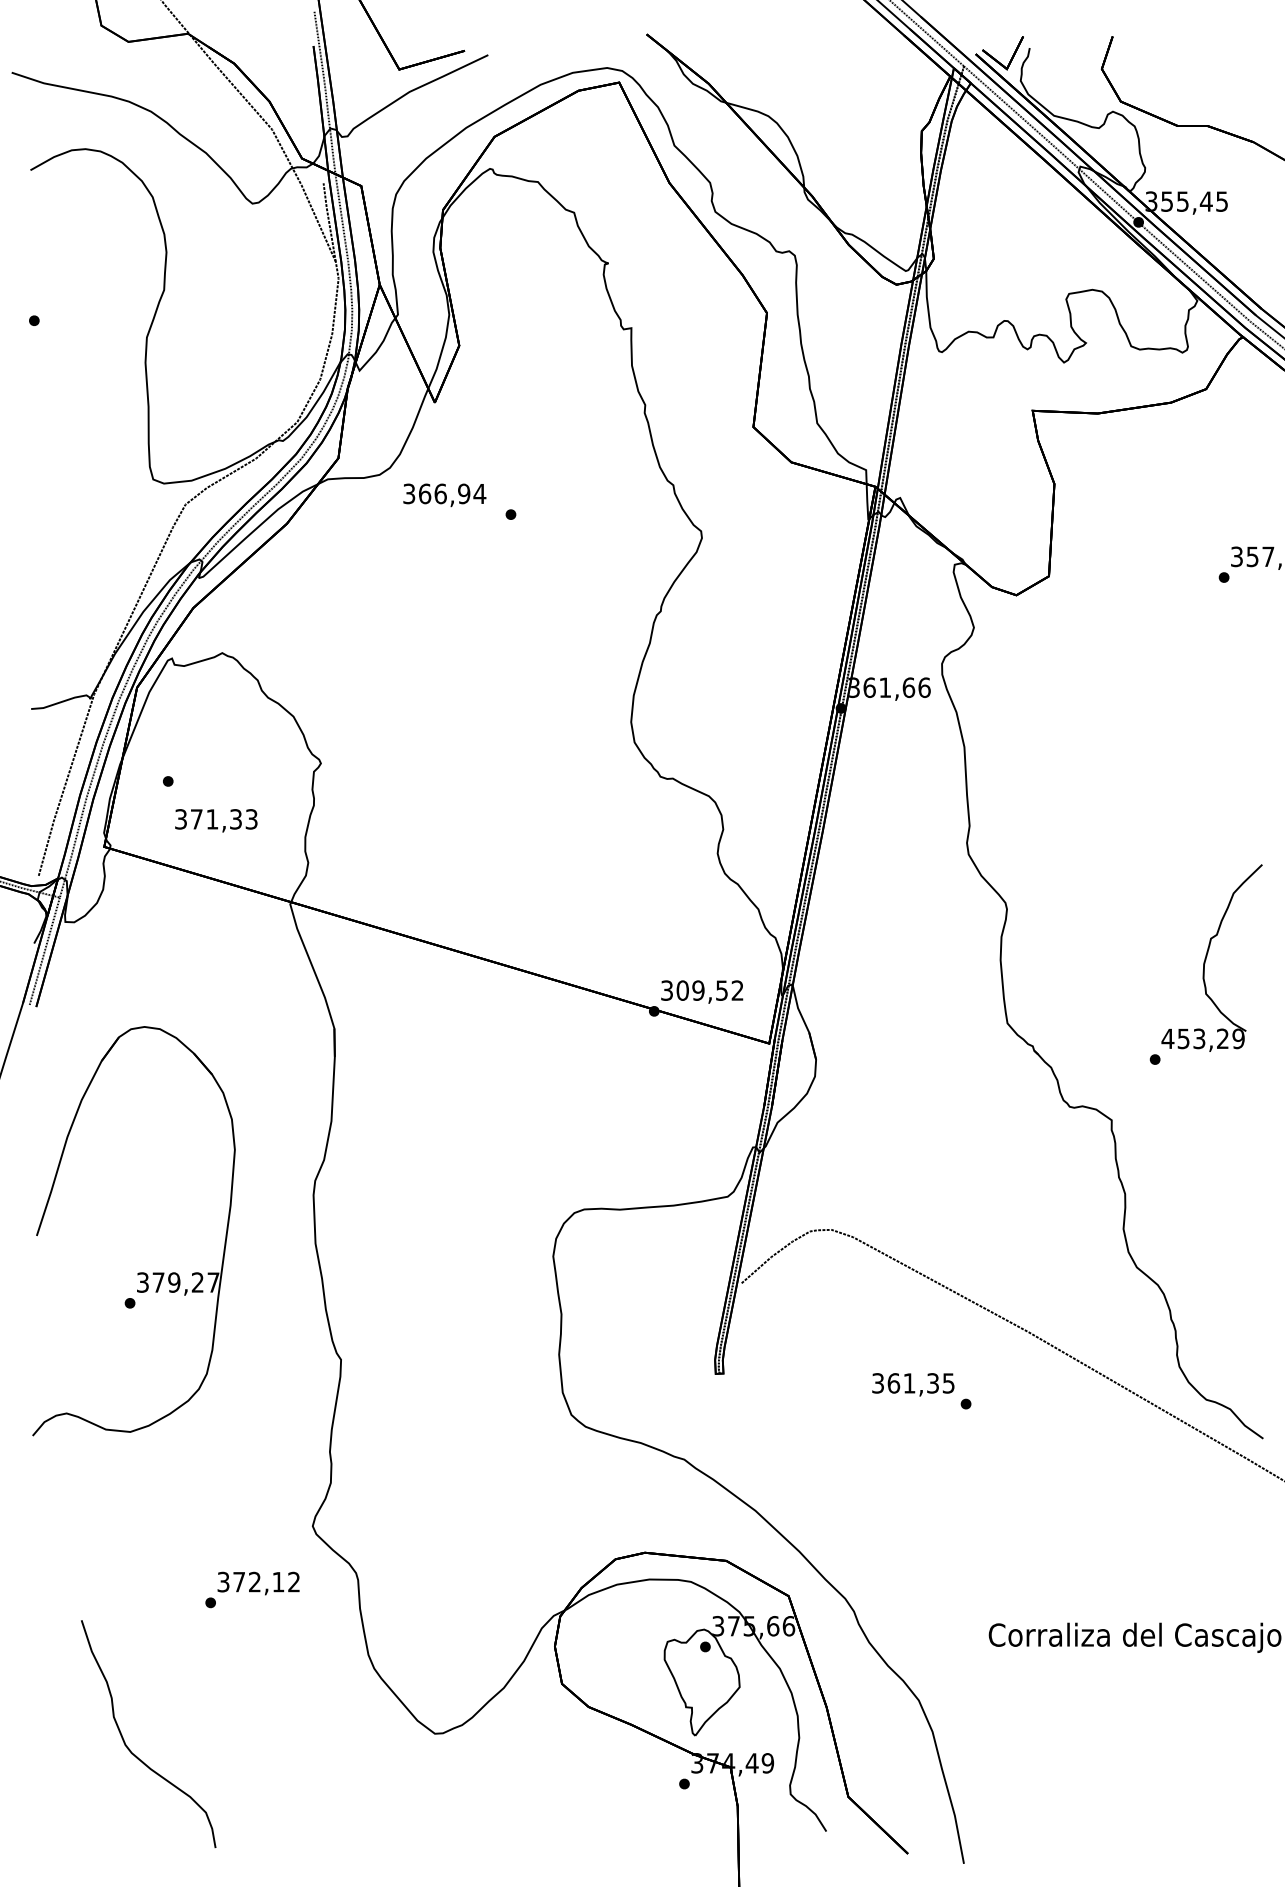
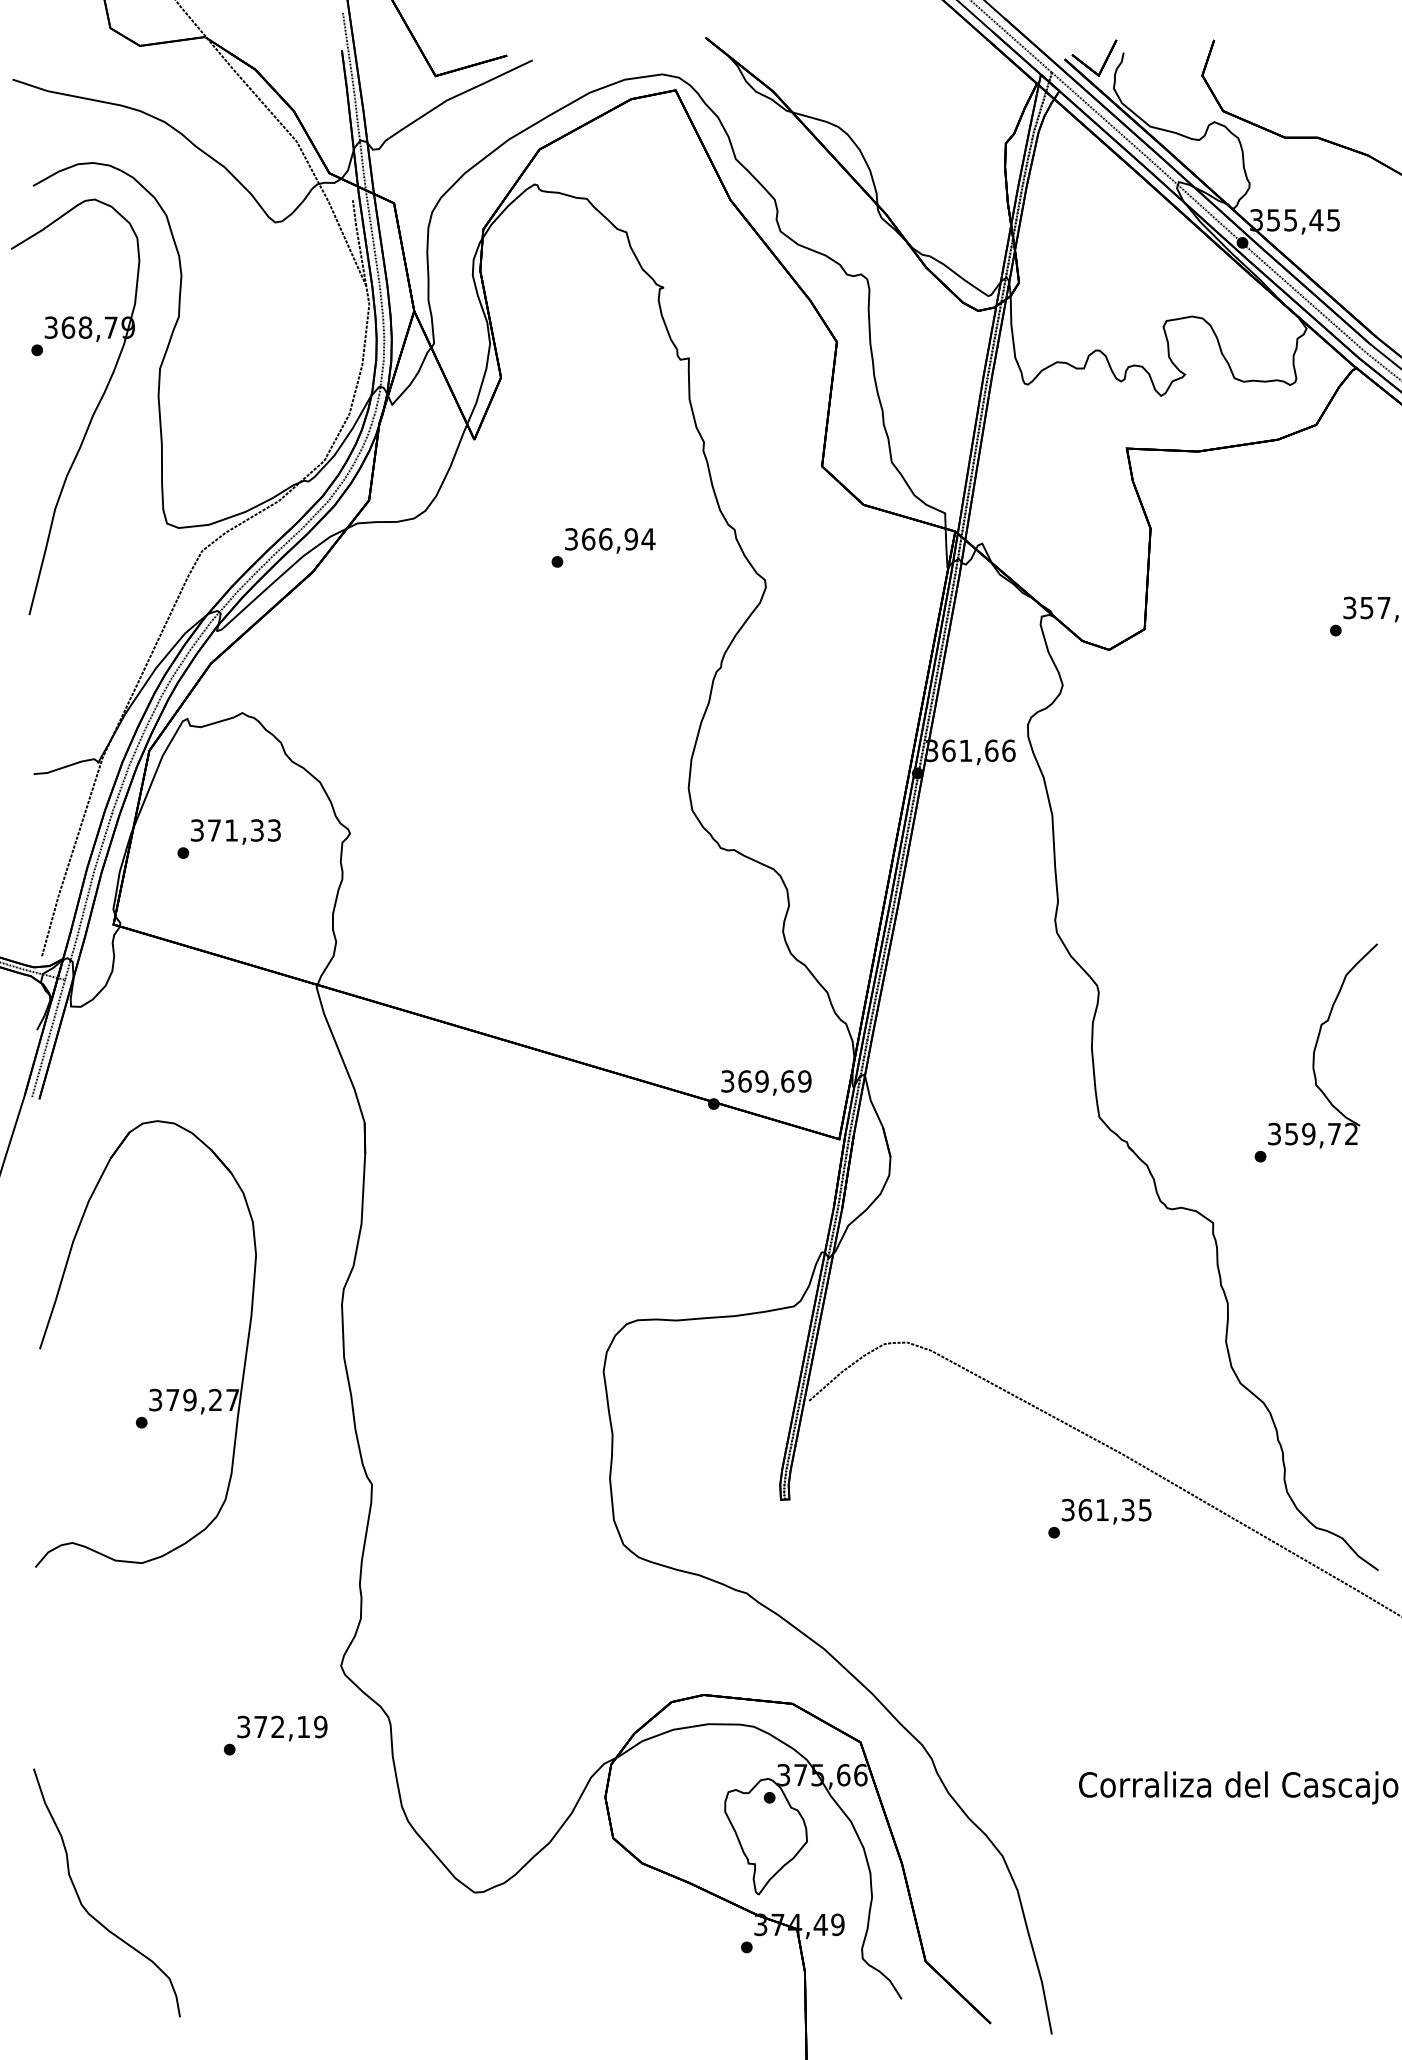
part: (84, 379) -> (92, 414), added
text: (445, 495) -> (610, 540), moved
text: (216, 820) -> (235, 831), moved
text: (709, 990) -> (774, 1081), 309,52 -> 369,69
text: (1202, 1038) -> (1312, 1133), 453,29 -> 359,72
text: (913, 1384) -> (1106, 1511), moved
text: (293, 1581) -> (320, 1726), 372,12 -> 372,19
curve: (128, 1746) -> (84, 1906), moved

